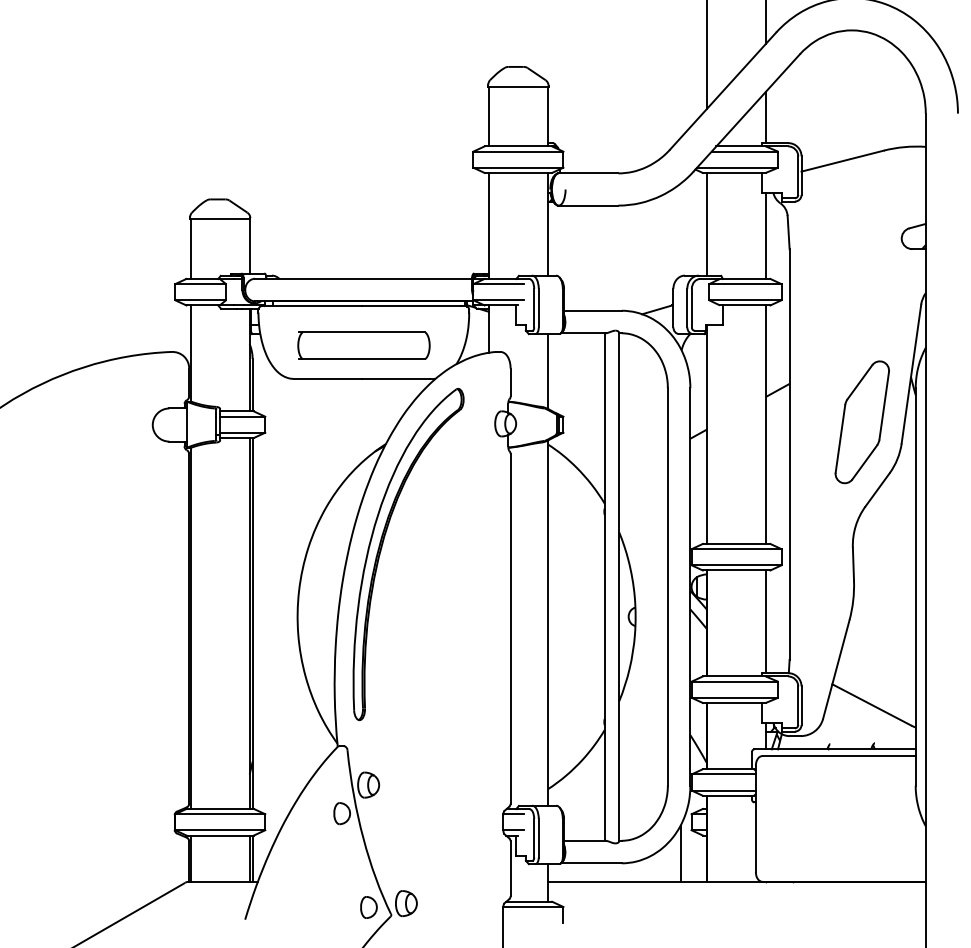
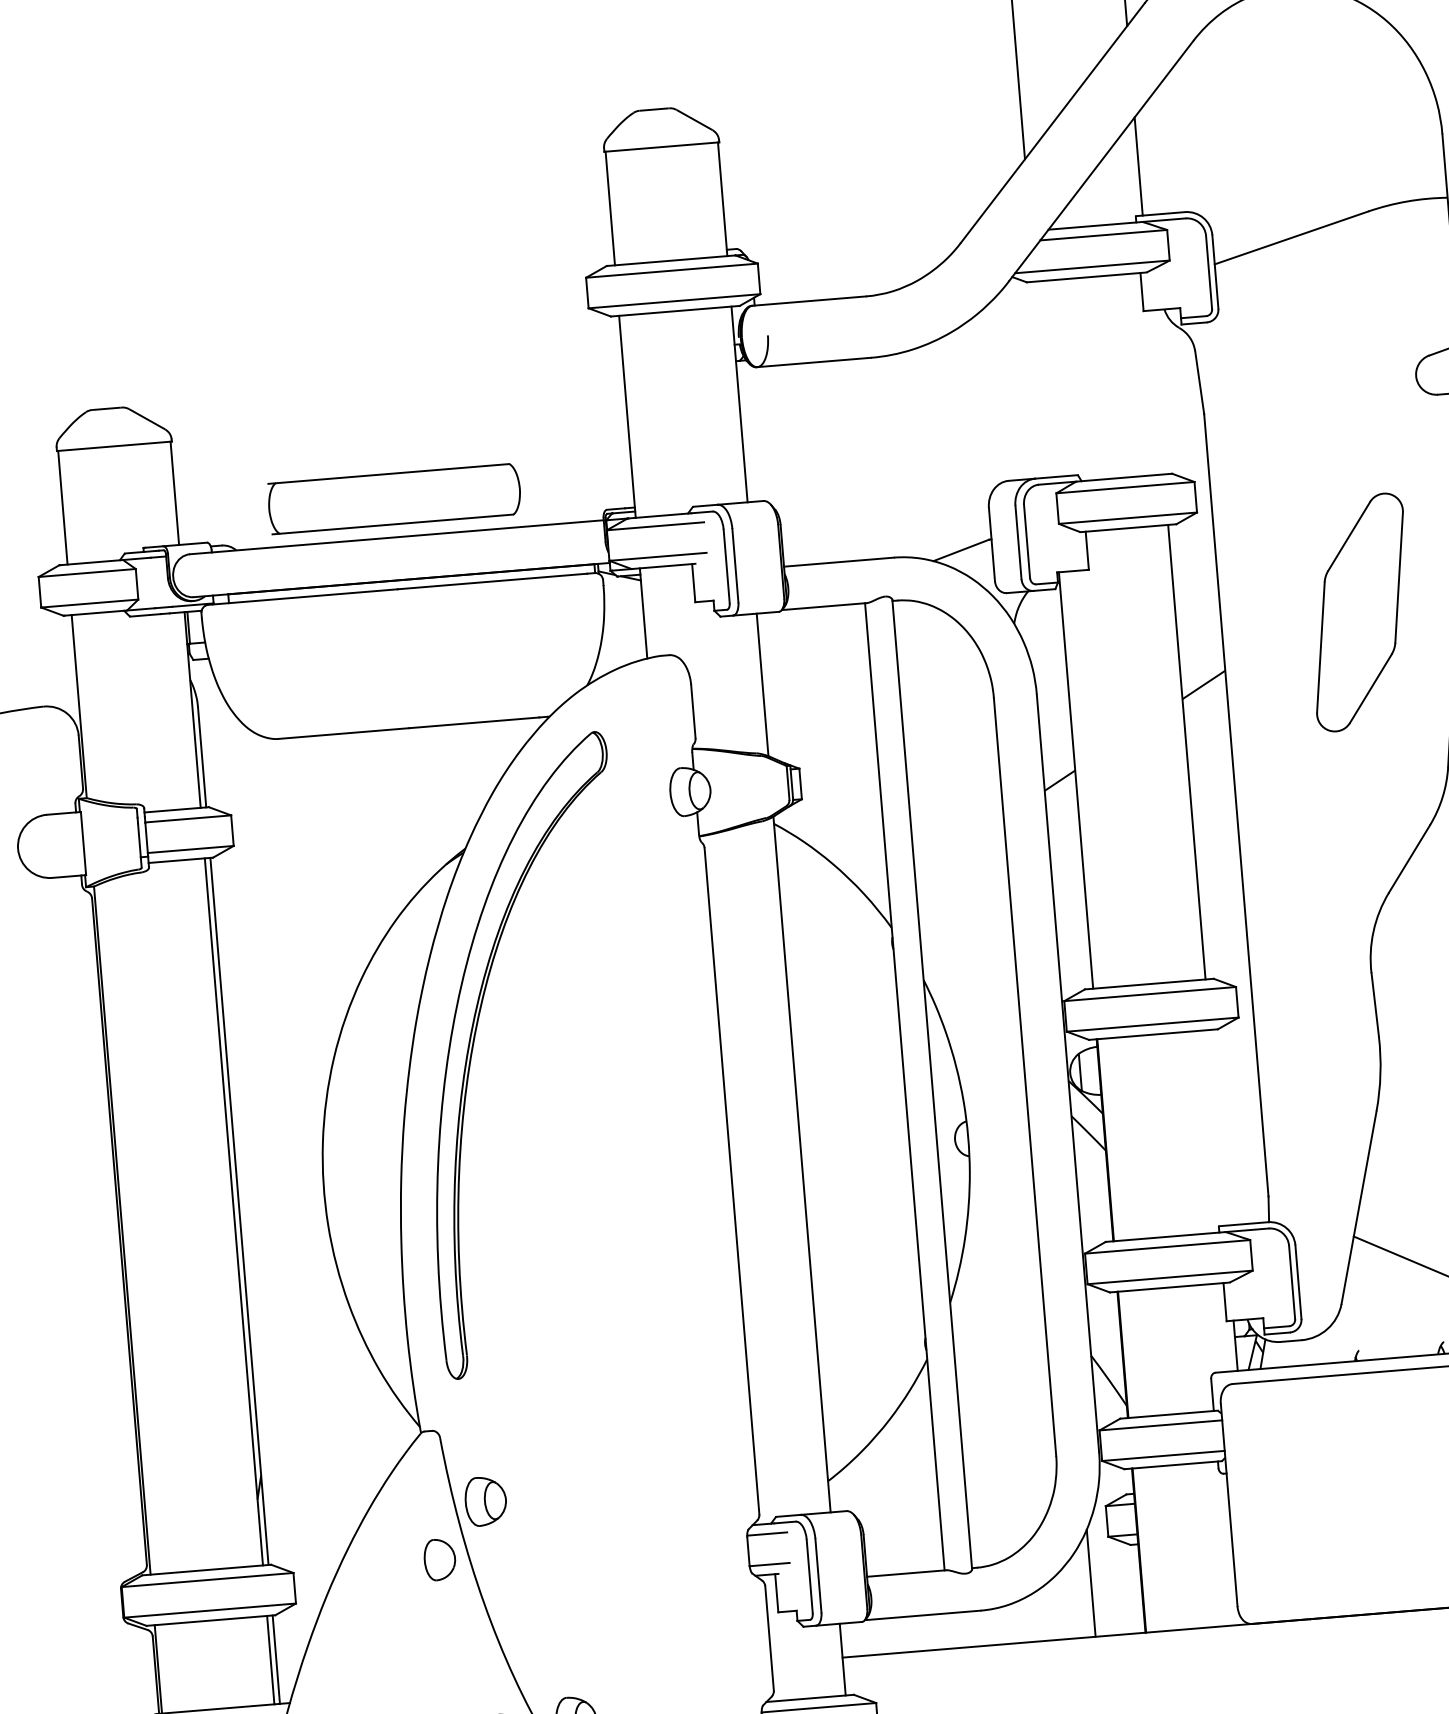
line: (707, 223) -> (1043, 377), removed
line: (766, 235) -> (1157, 391), removed
part: (363, 345) -> (393, 498), moved
part: (861, 422) -> (1358, 612), moved
line: (766, 621) -> (1218, 1127), removed

